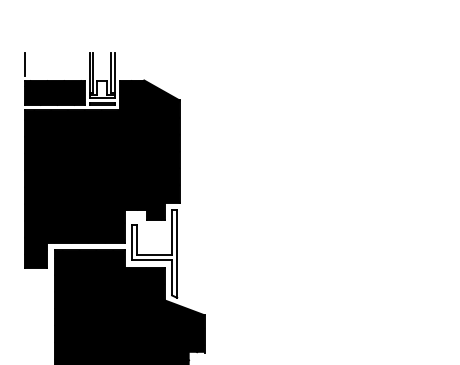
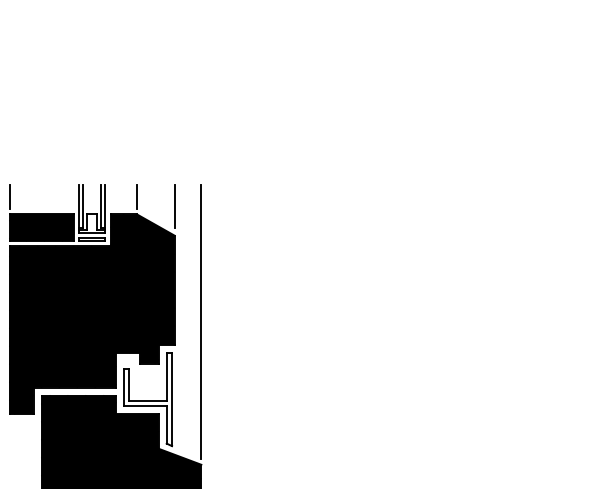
line: (144, 63) -> (137, 196), added
line: (179, 72) -> (174, 205), added
line: (204, 180) -> (201, 321), added

